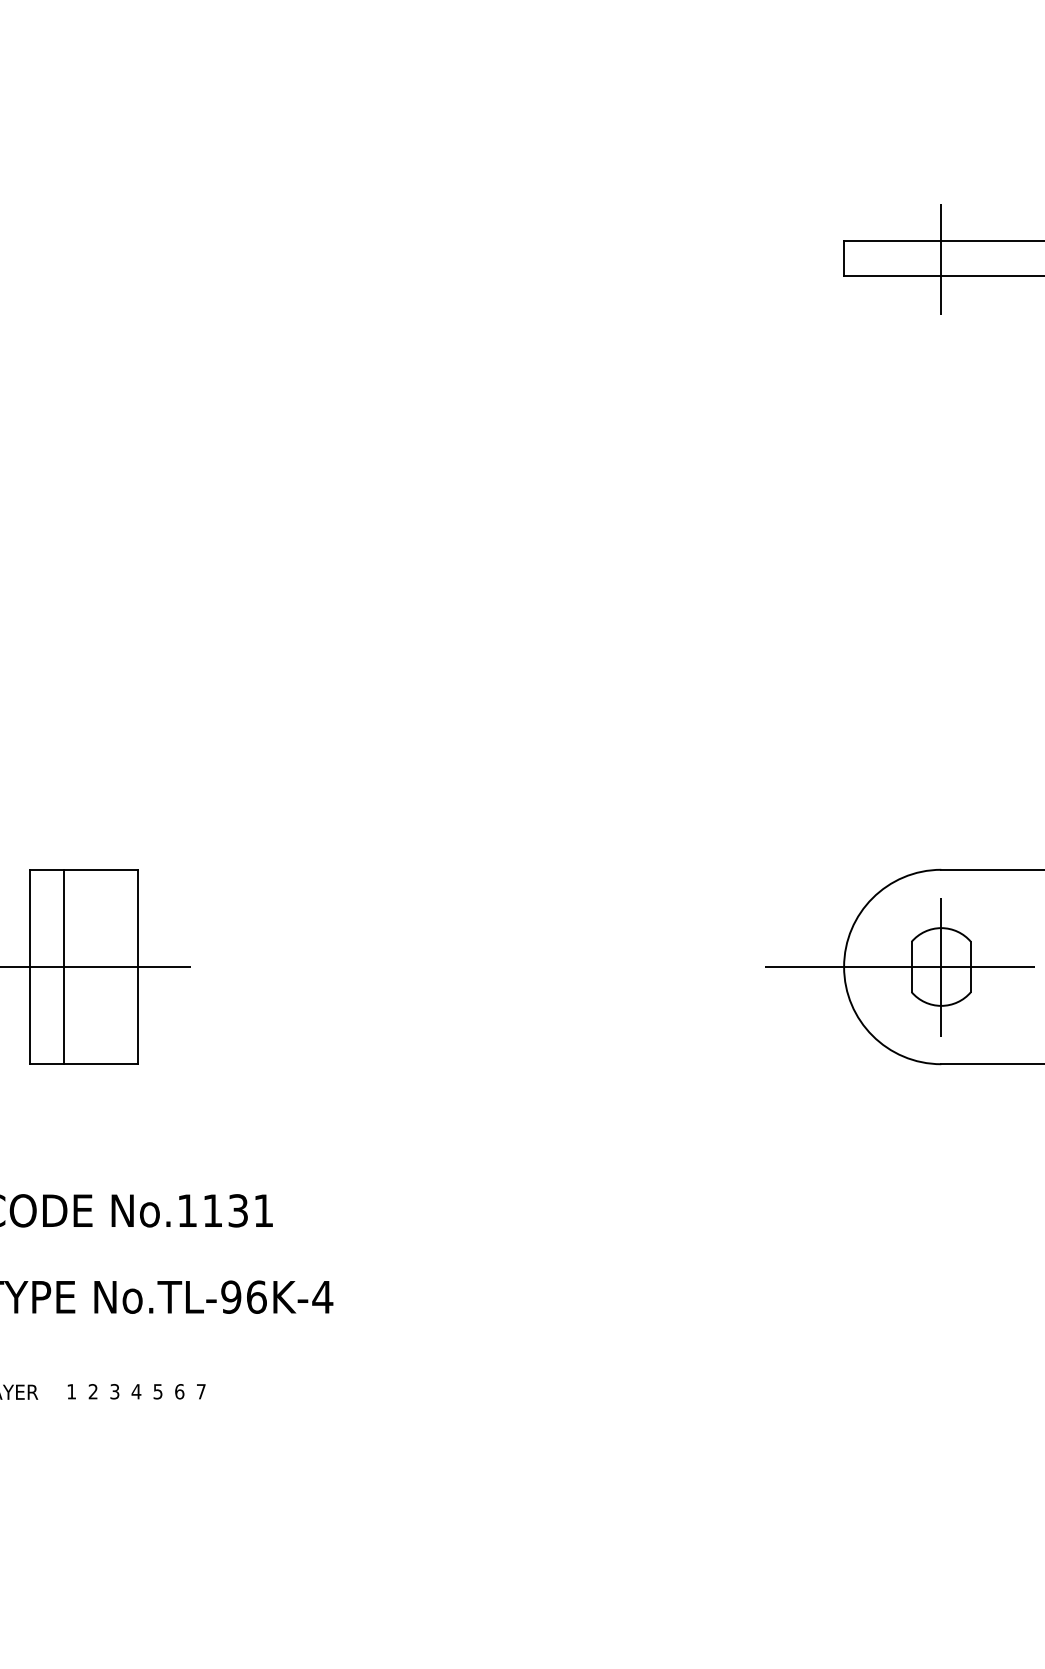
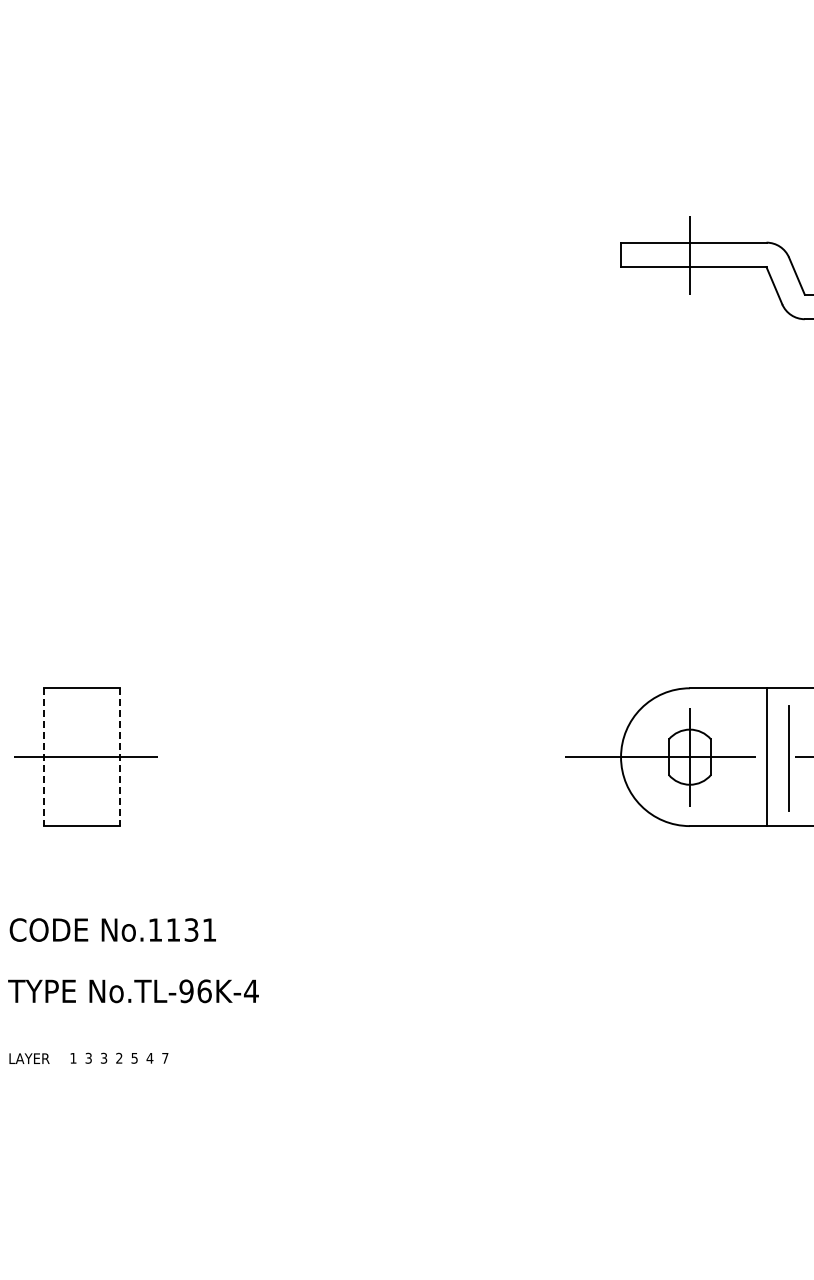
line: (29, 967) -> (43, 757), solid -> dashed
line: (64, 967) -> (68, 757), removed
line: (138, 967) -> (120, 757), solid -> dashed
text: (135, 1390) -> (118, 1057), 4 -> 2
text: (179, 1390) -> (149, 1057), 6 -> 4
text: (92, 1391) -> (88, 1058), 2 -> 3

